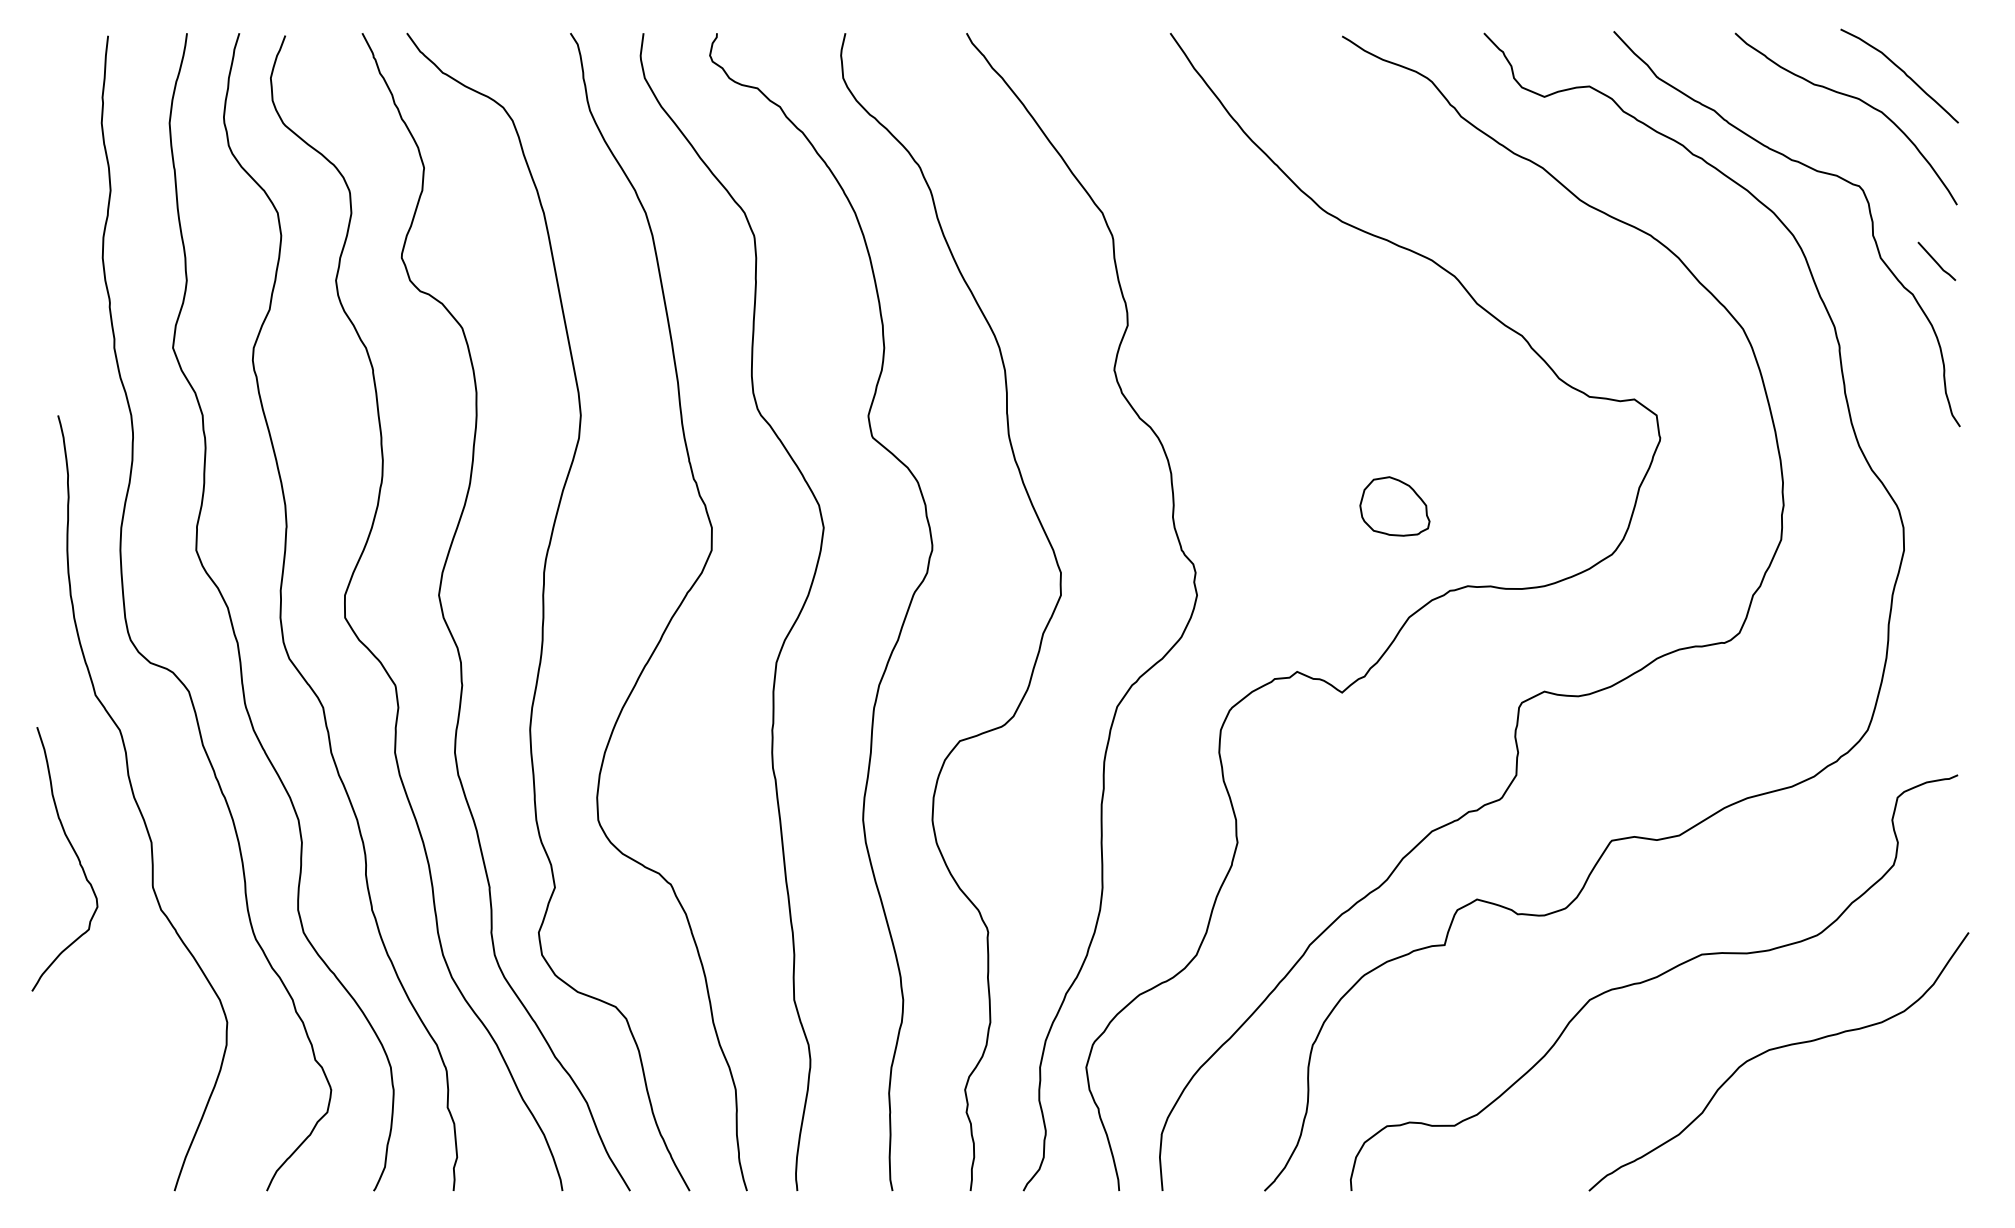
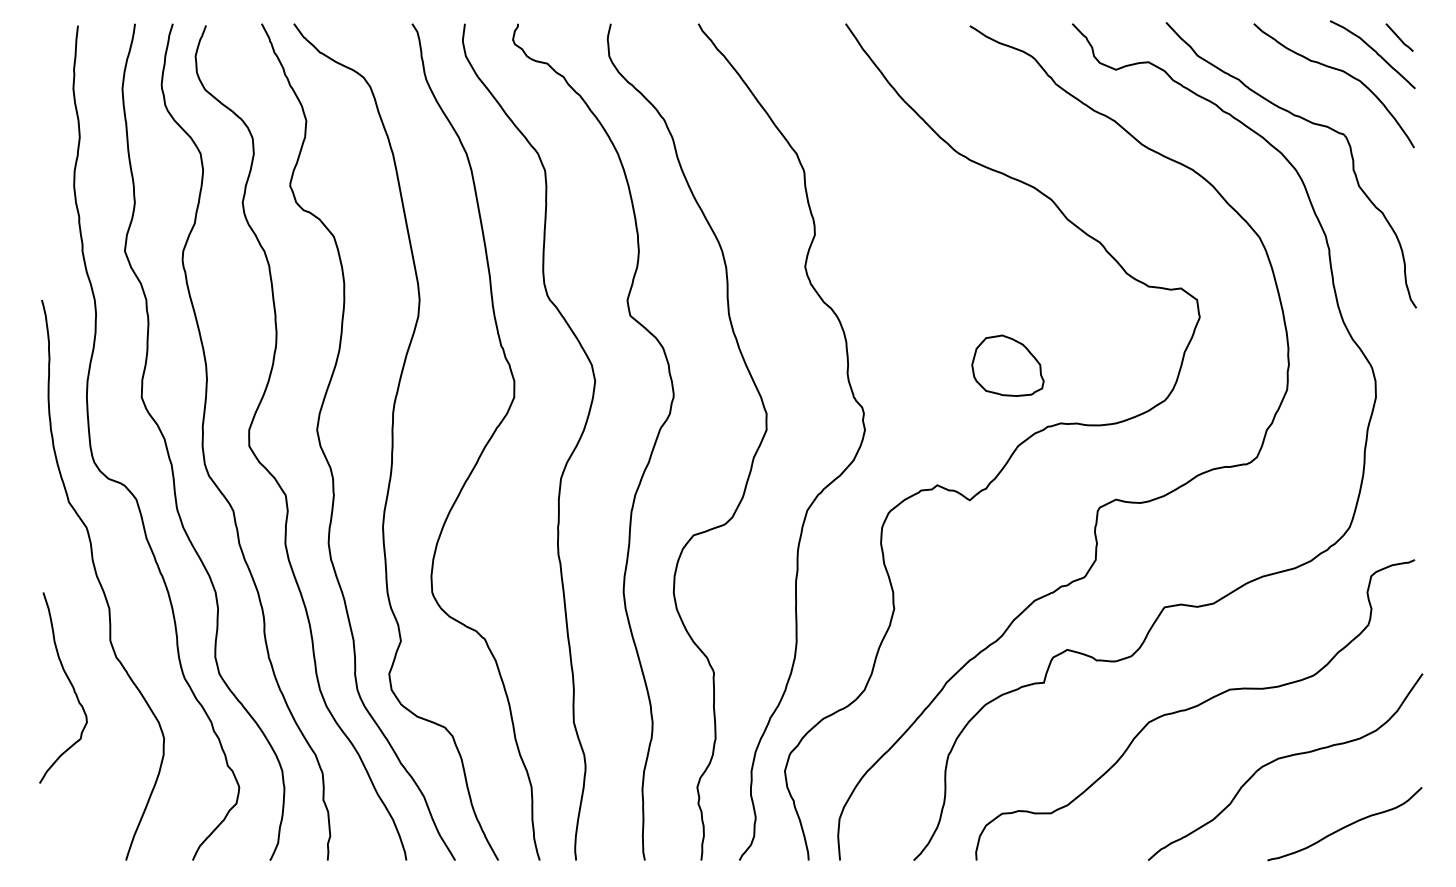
line: (1936, 260) -> (1399, 36), moved
part: (1394, 506) -> (1007, 365), size x1.43
curve: (74, 853) -> (70, 683), moved
curve: (1863, 1142) -> (1346, 825), added

